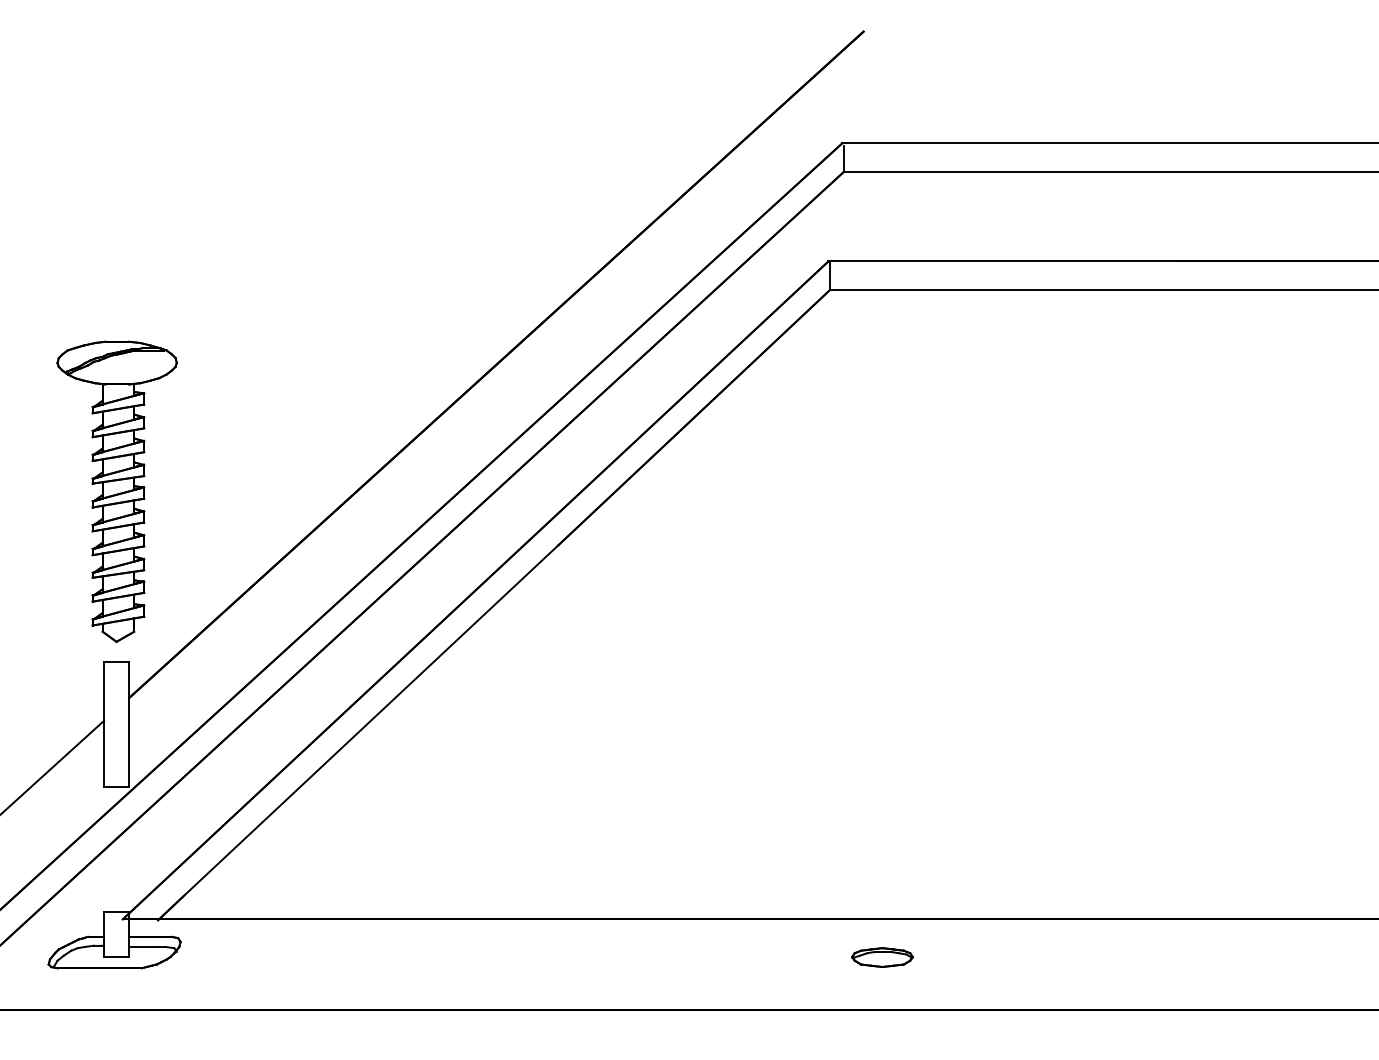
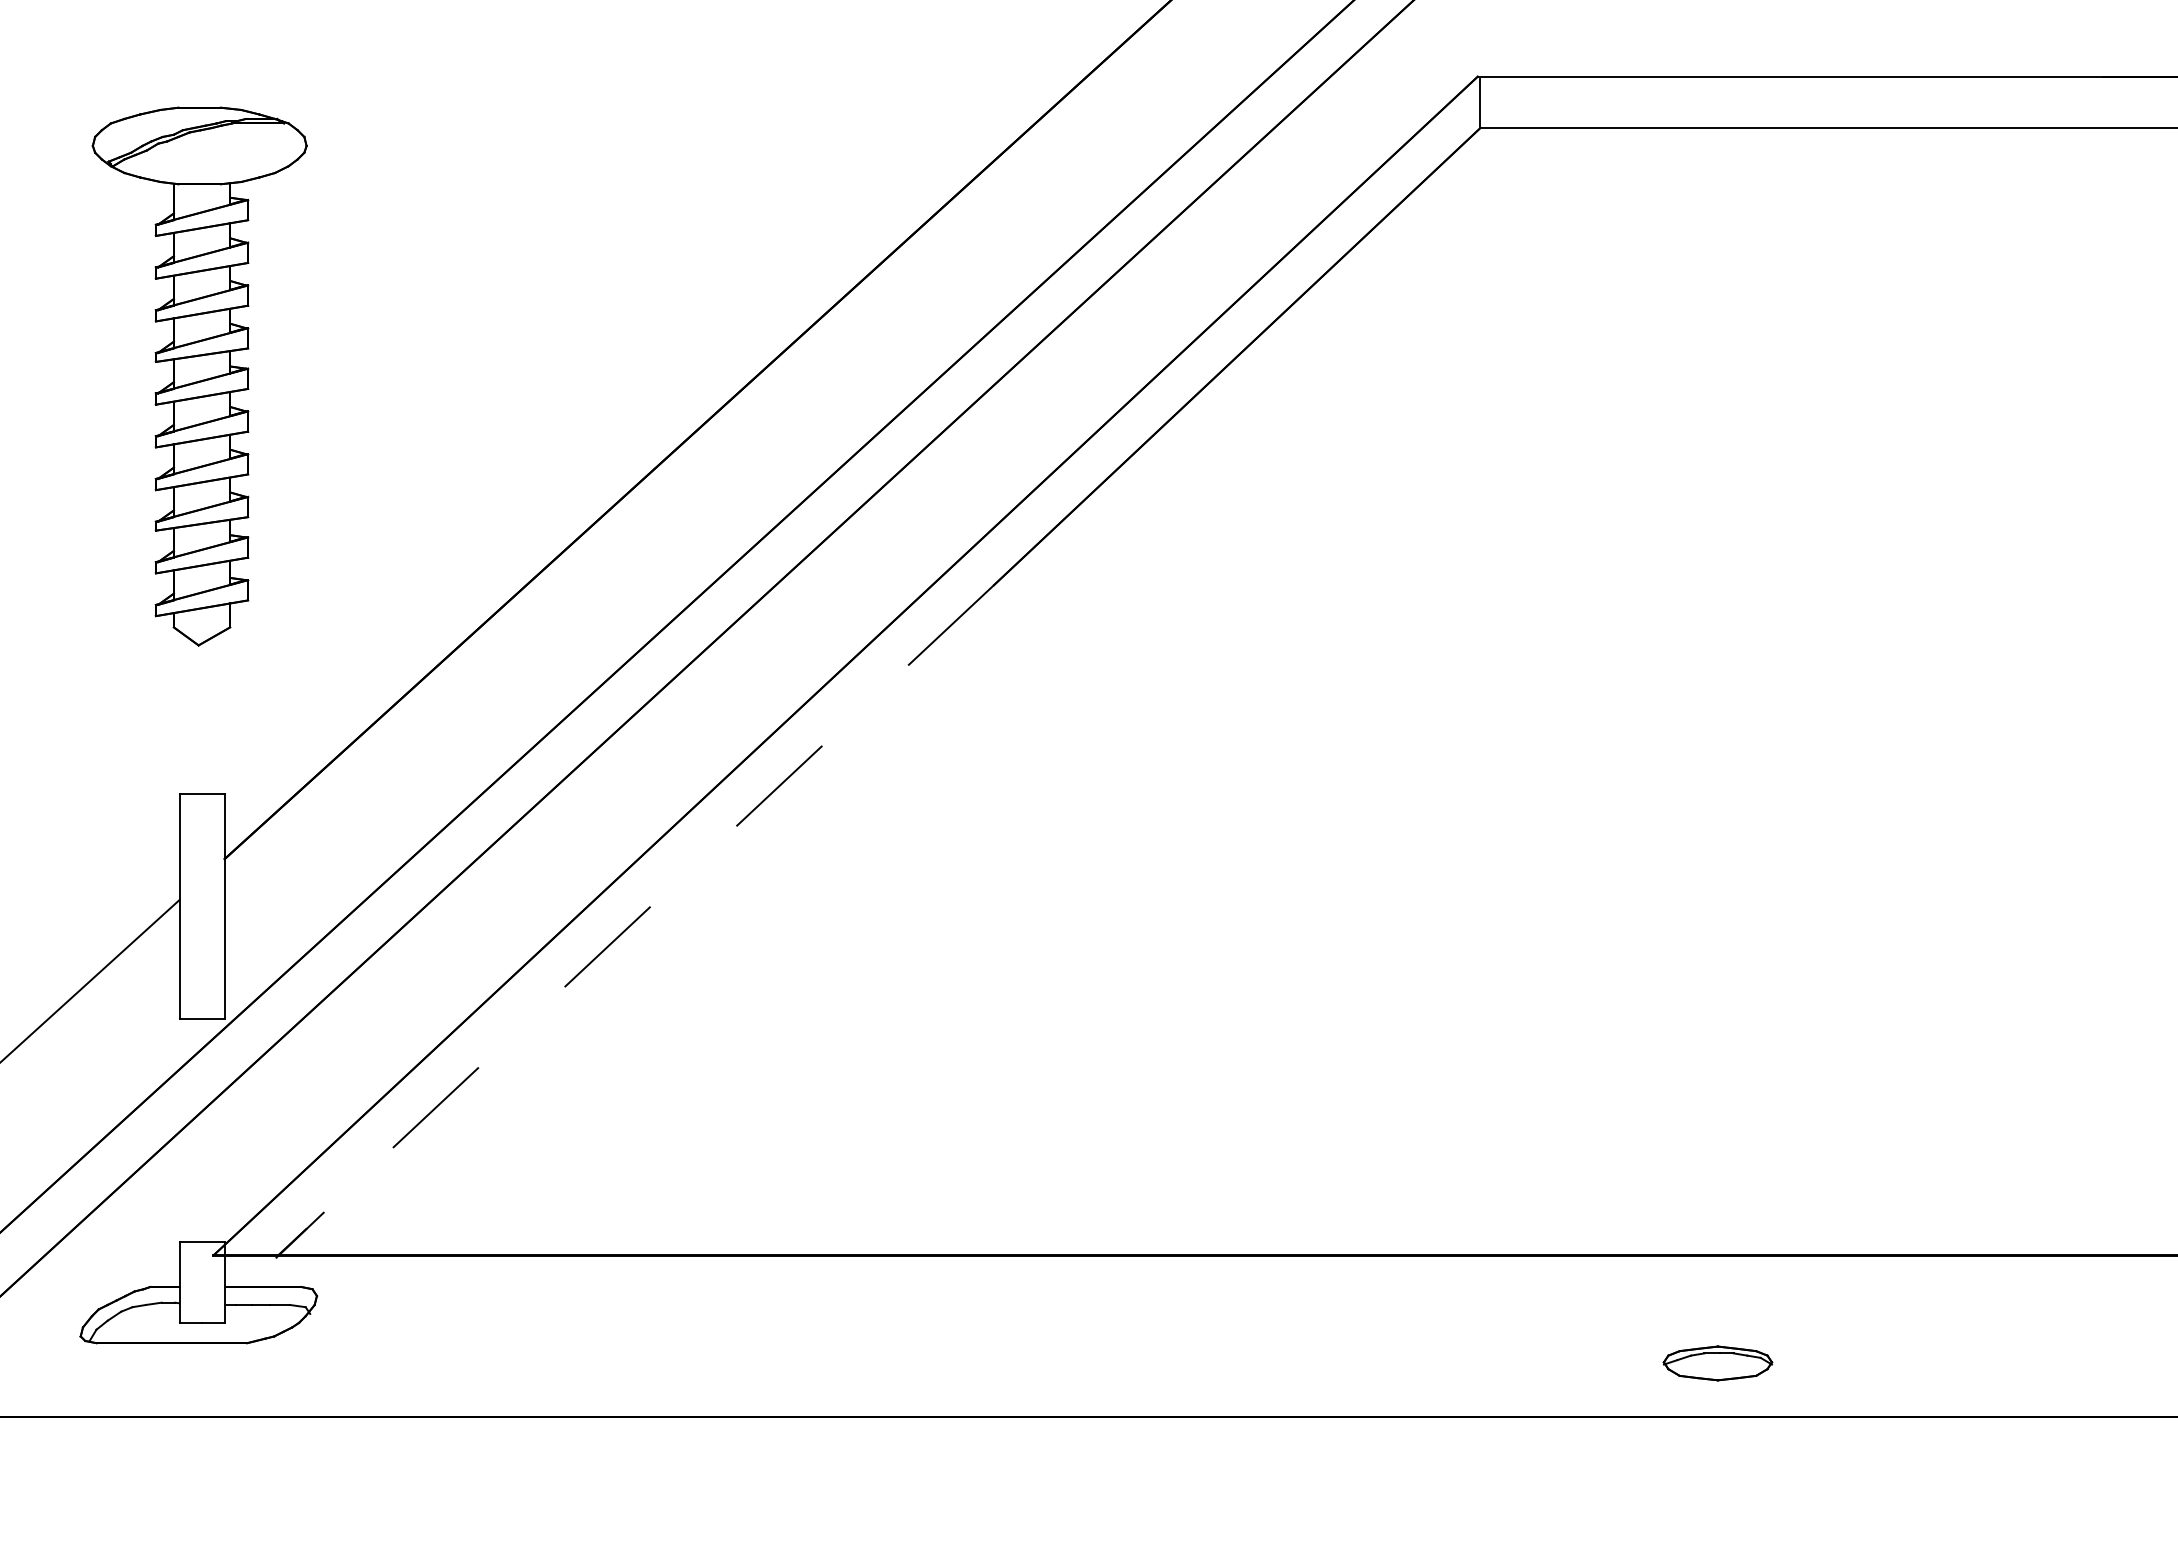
part: (116, 491) -> (198, 376), moved
line: (358, 732) -> (635, 920), solid -> dashed
part: (882, 957) -> (1717, 1363), moved

